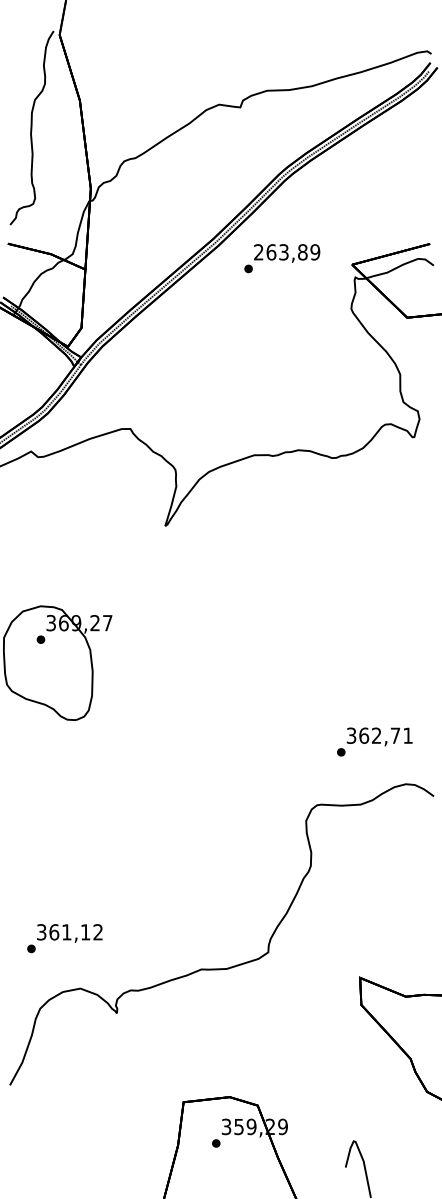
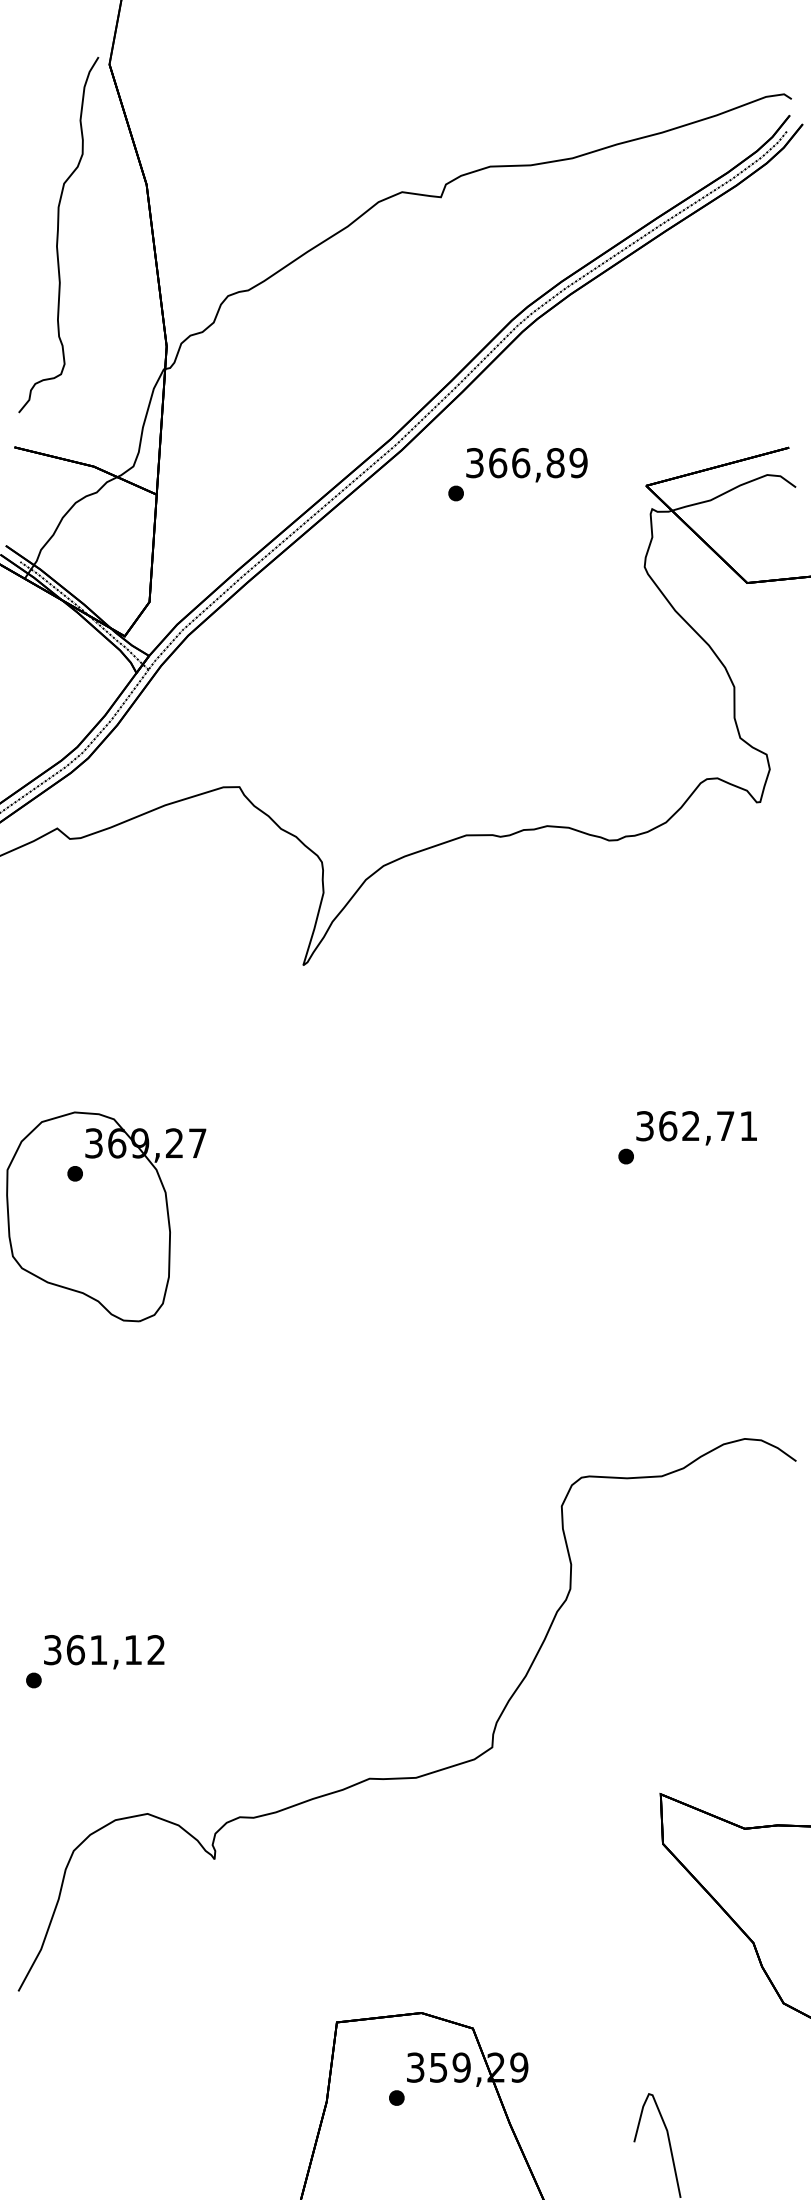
text: (271, 252) -> (498, 463), 263,89 -> 366,89
text: (374, 741) -> (687, 1136), moved
text: (64, 938) -> (94, 1661), moved

